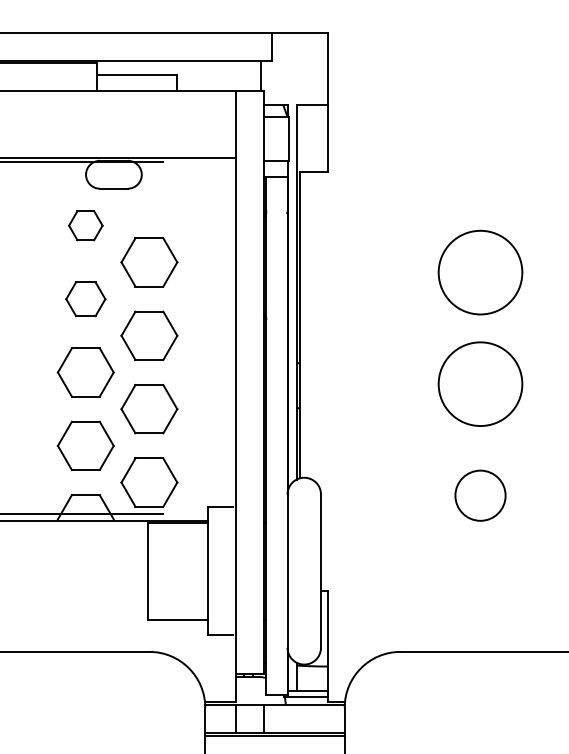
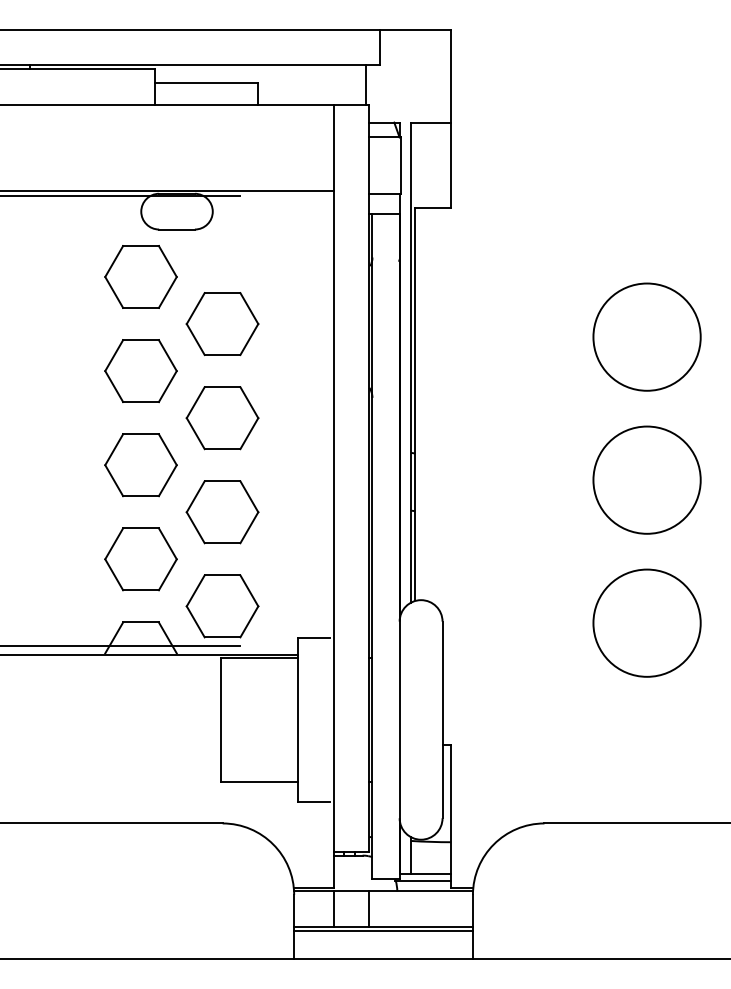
part: (85, 225) -> (140, 276), size x1.67
part: (85, 299) -> (140, 371), size x1.43
circle: (480, 495) -> (646, 622), size x1.67

